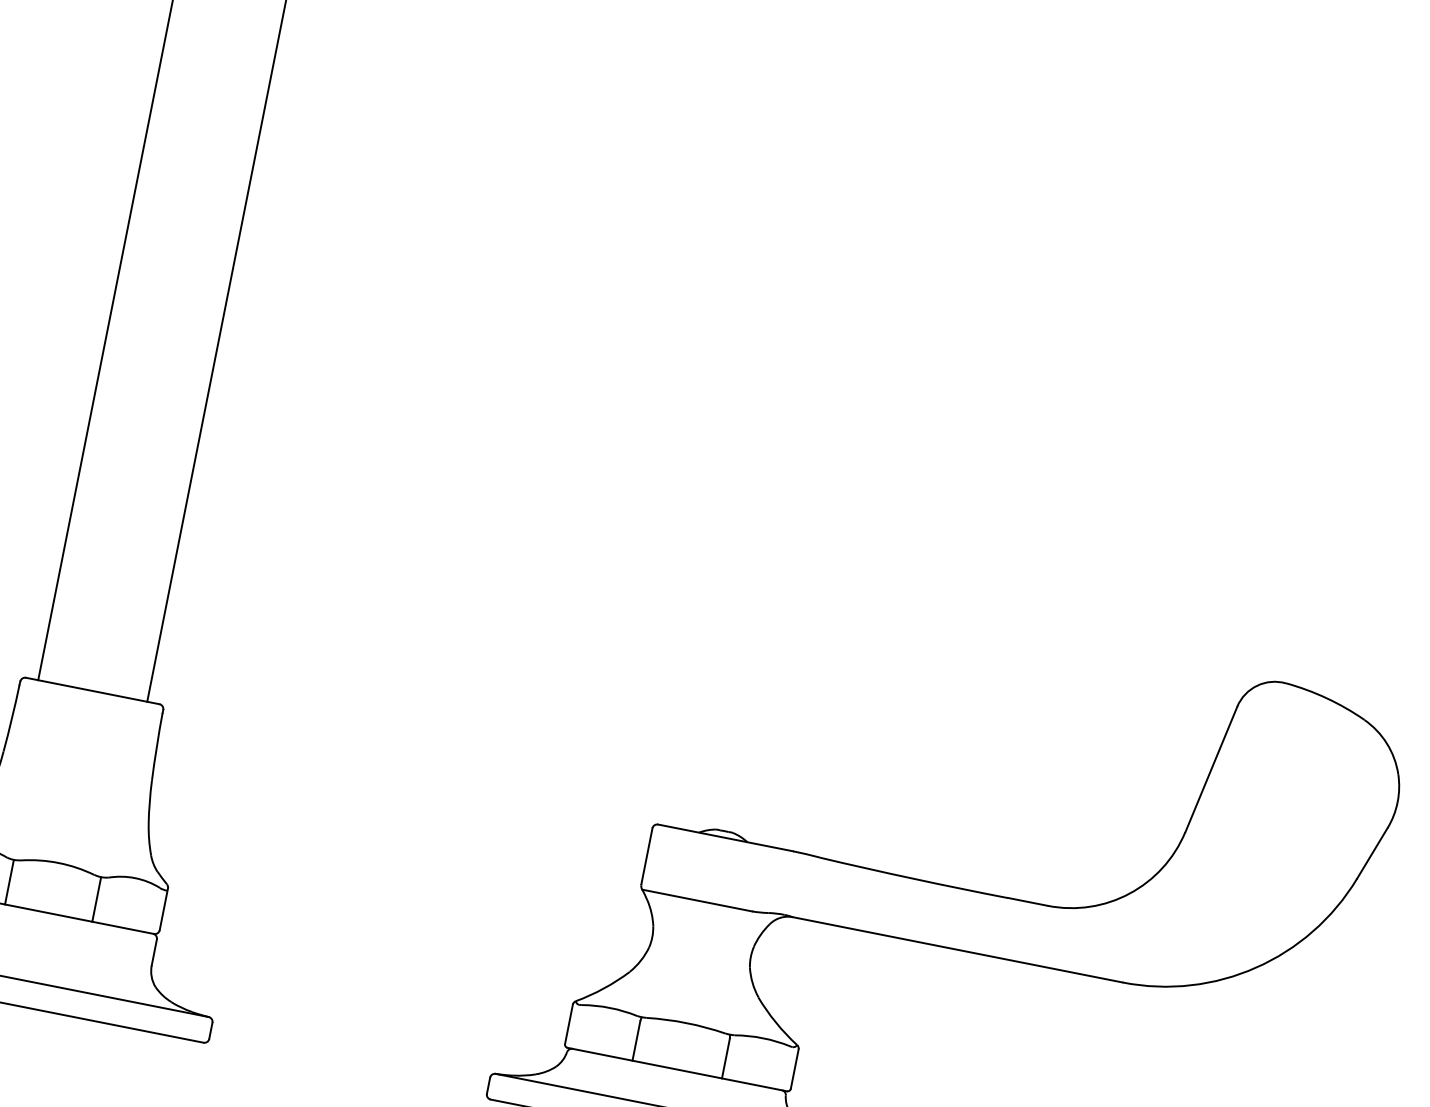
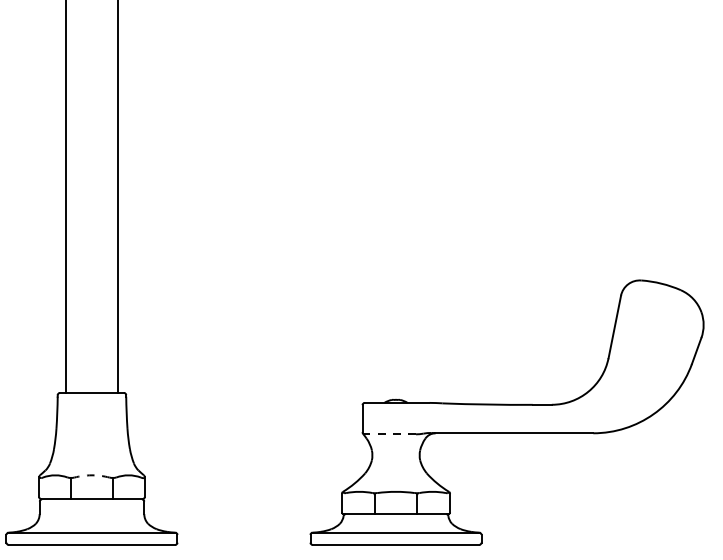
arc: (57, 863) -> (91, 475), solid -> dashed
line: (696, 900) -> (389, 434), solid -> dashed

